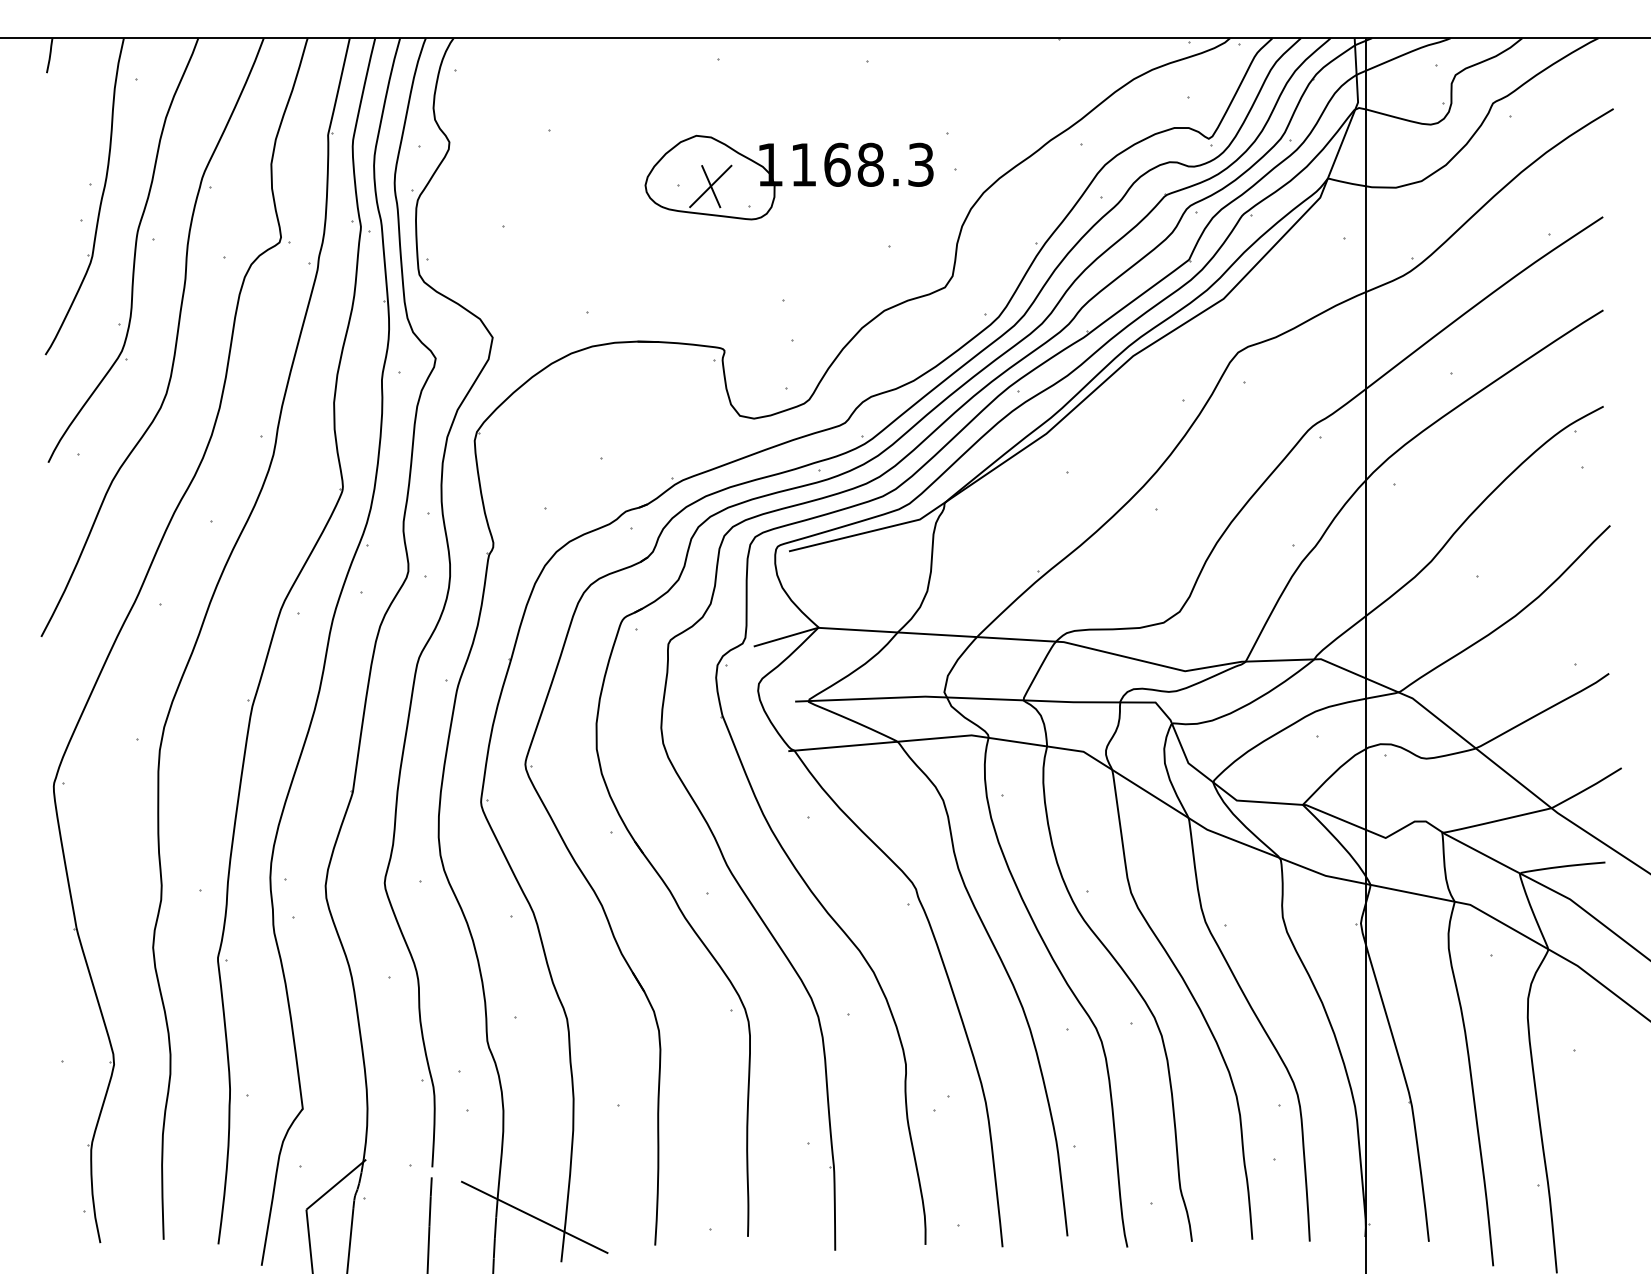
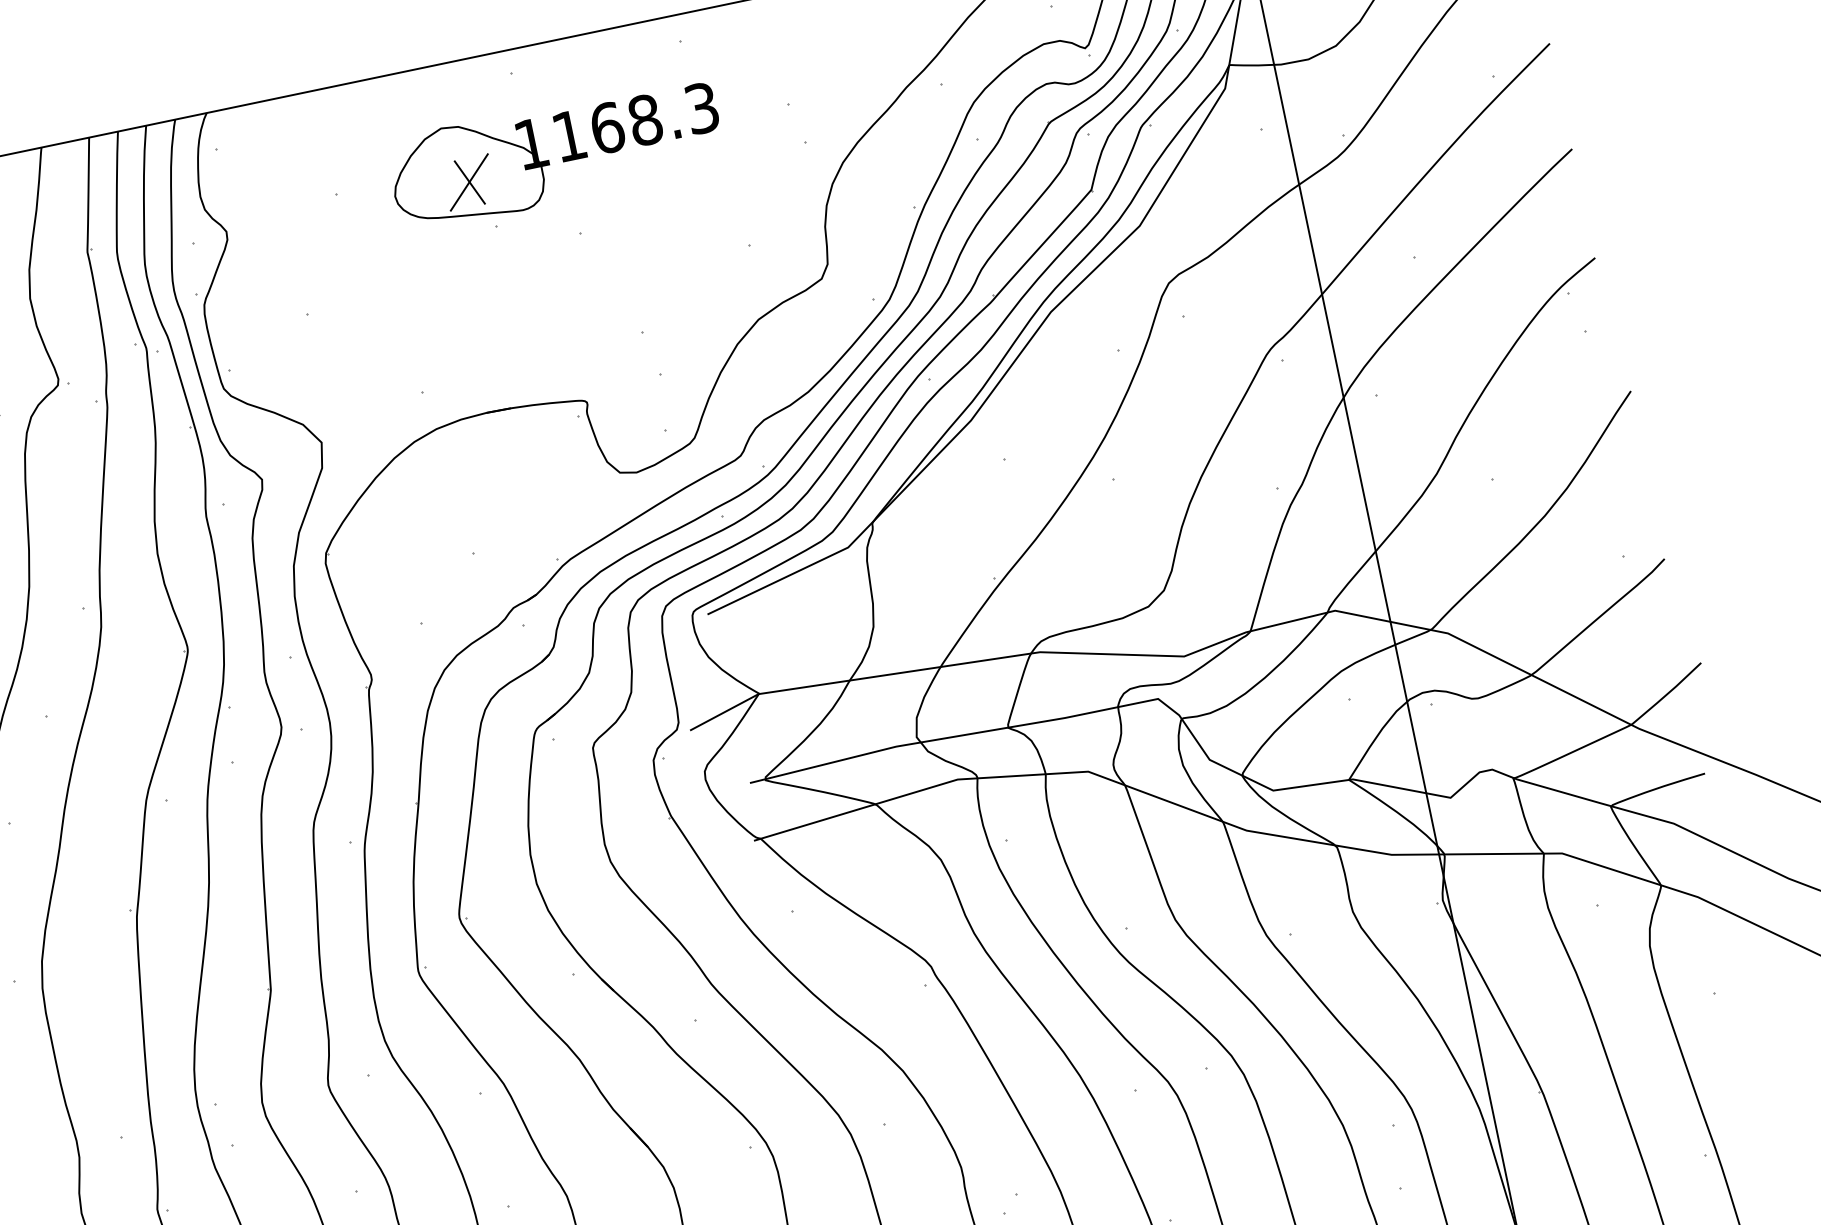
part: (793, 181) -> (561, 157), moved

